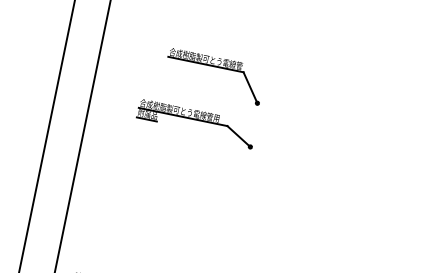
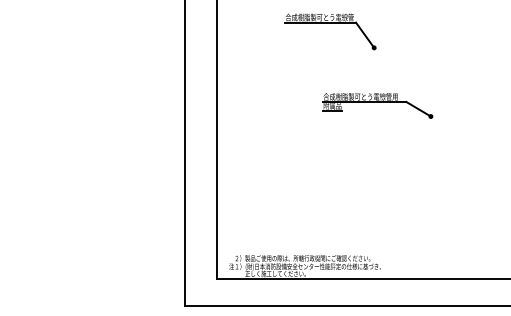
part: (216, 67) -> (330, 23), moved
part: (195, 123) -> (377, 105), moved

